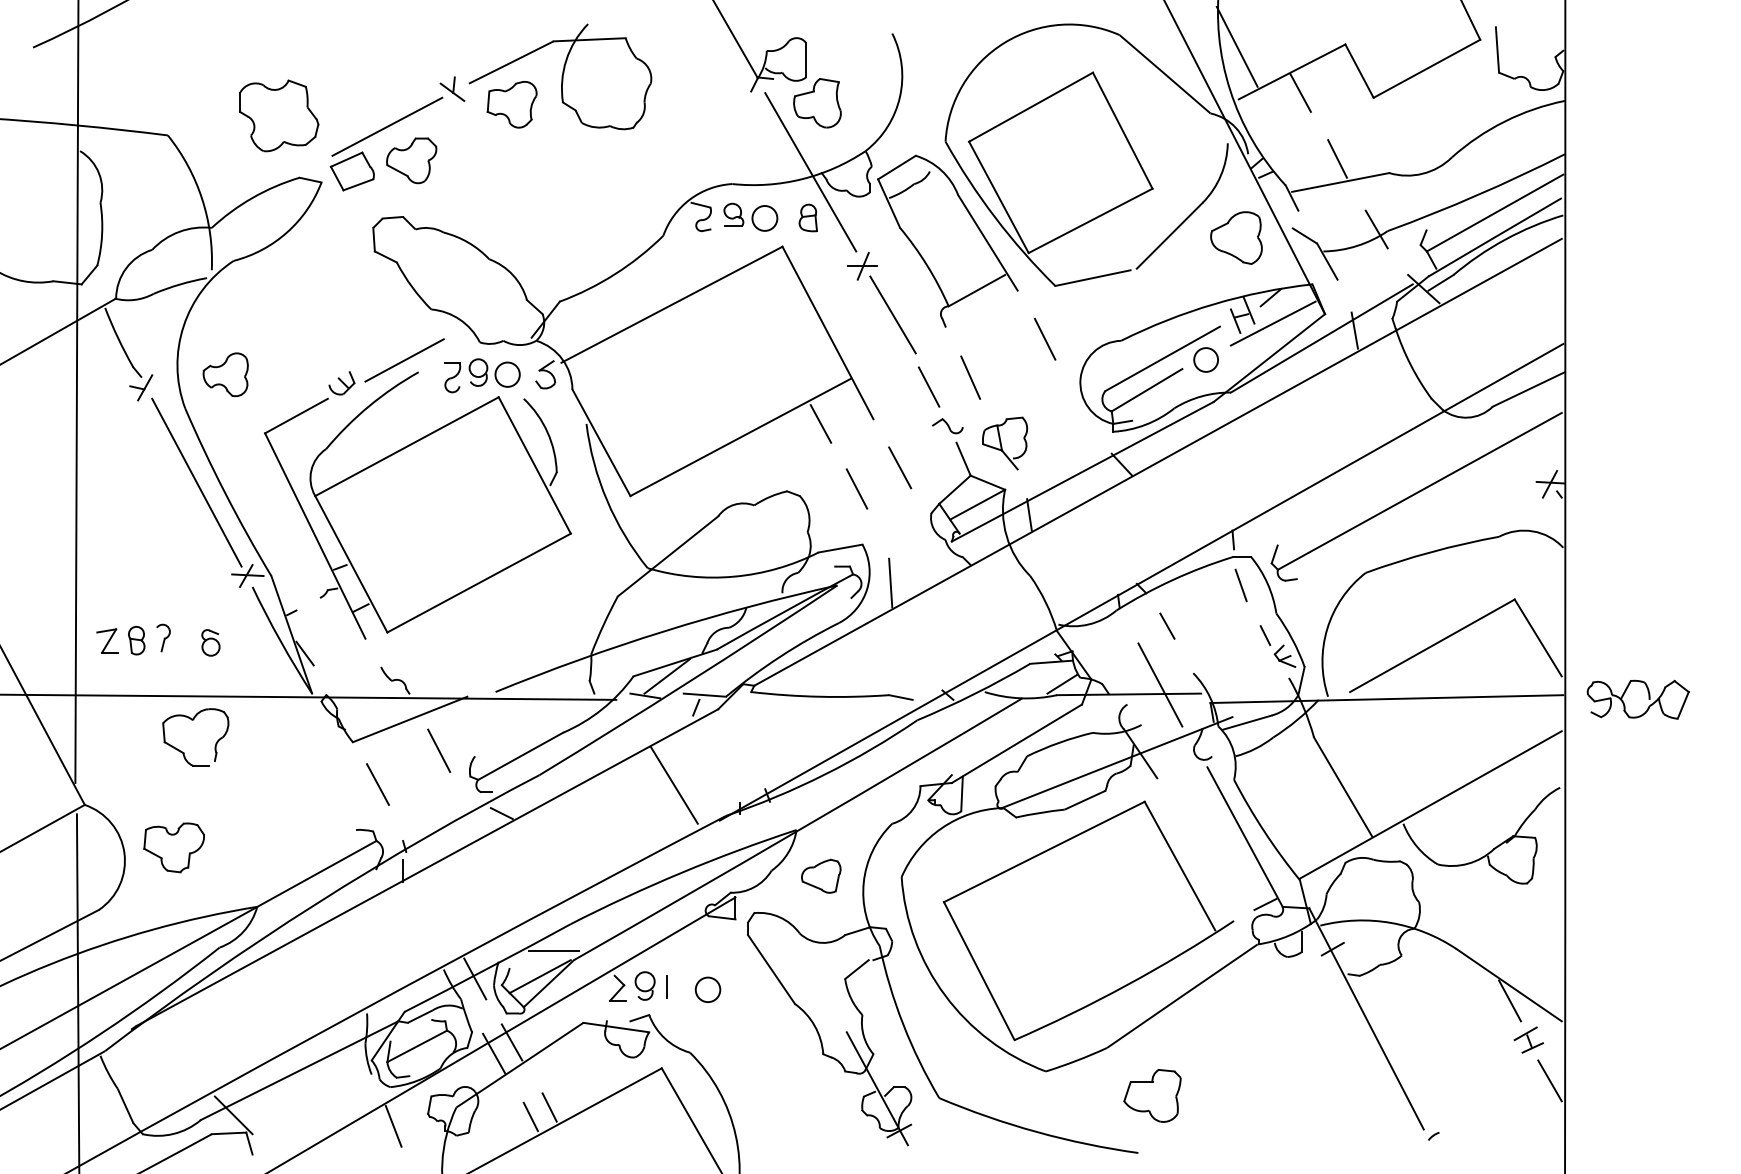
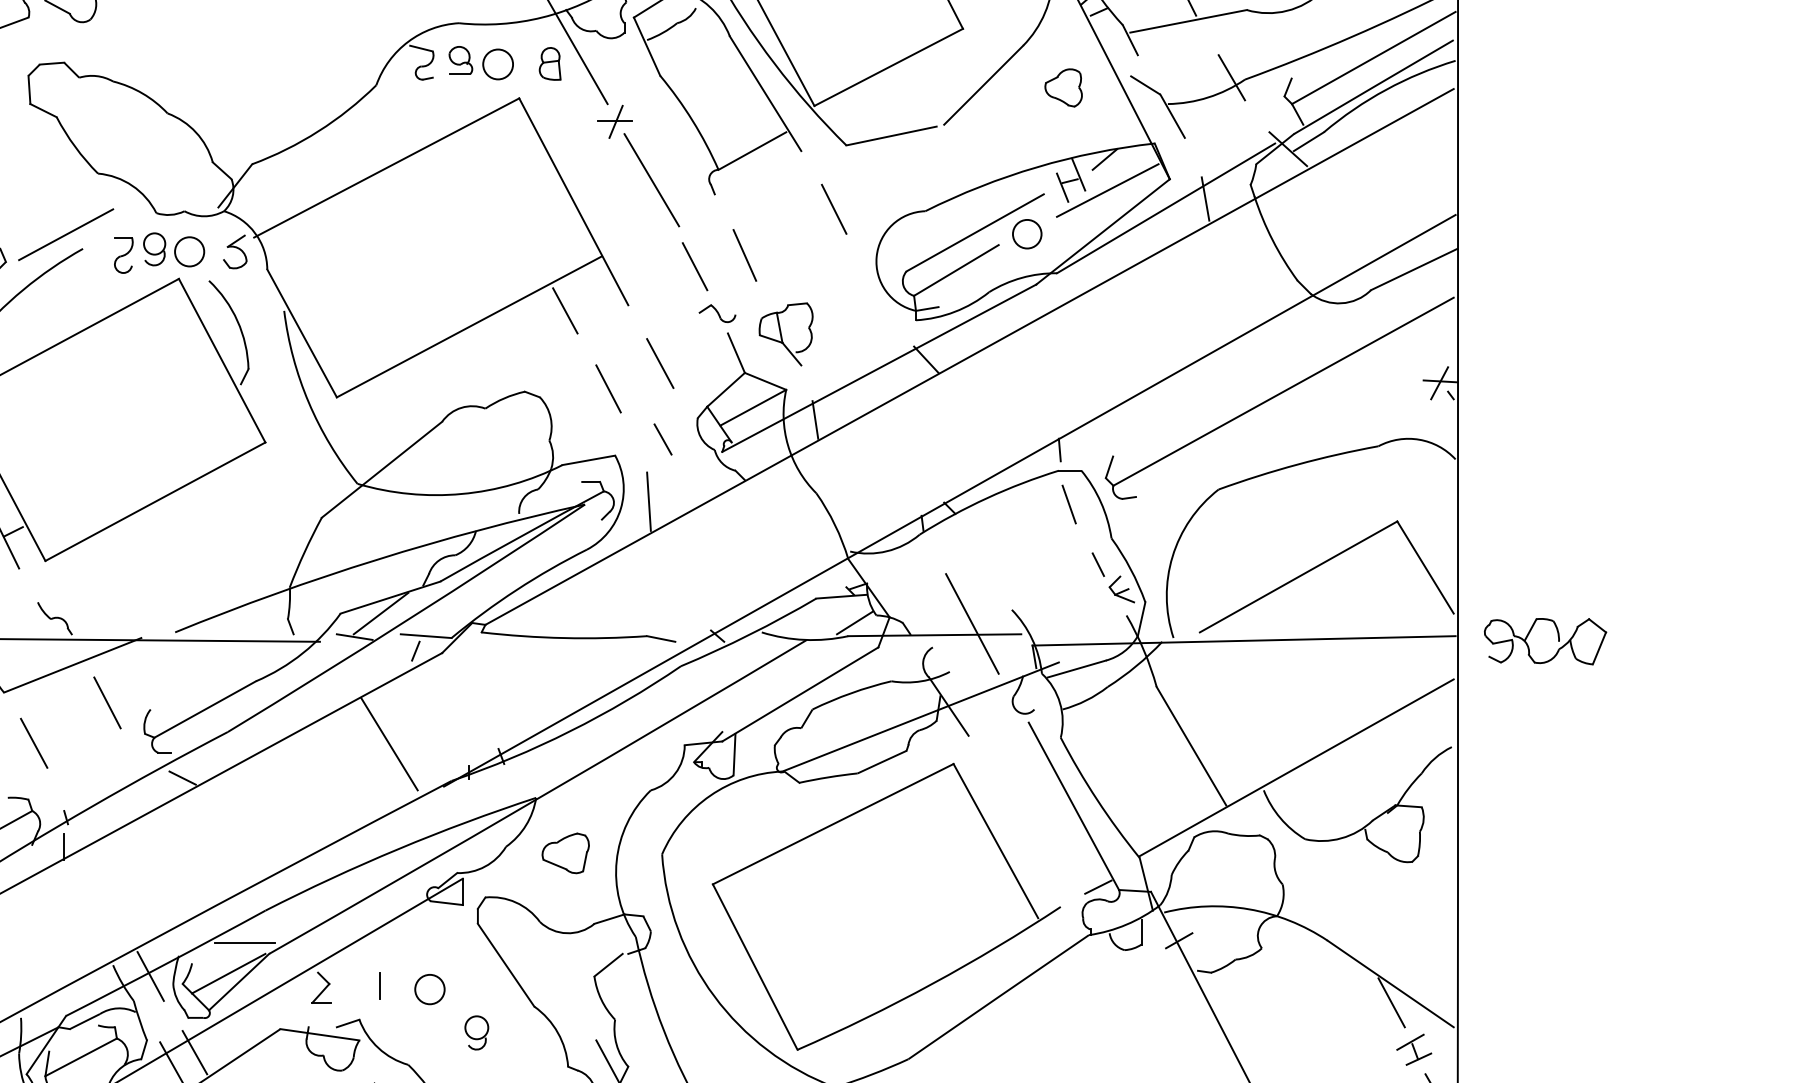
part: (1236, 237) -> (1063, 87), size x0.6
line: (1167, 625) -> (663, 438), moved
part: (644, 985) -> (476, 1032), moved

